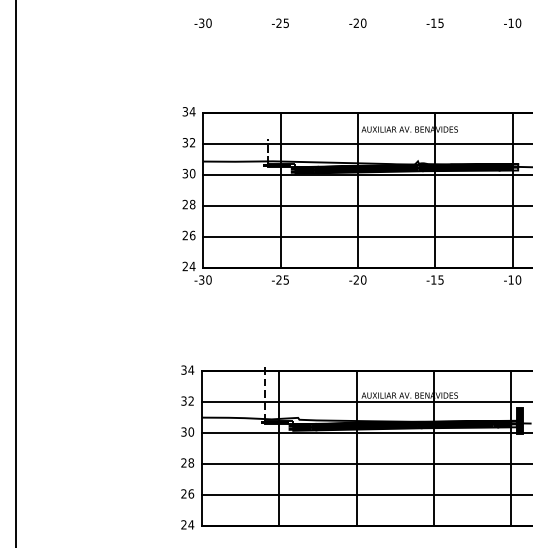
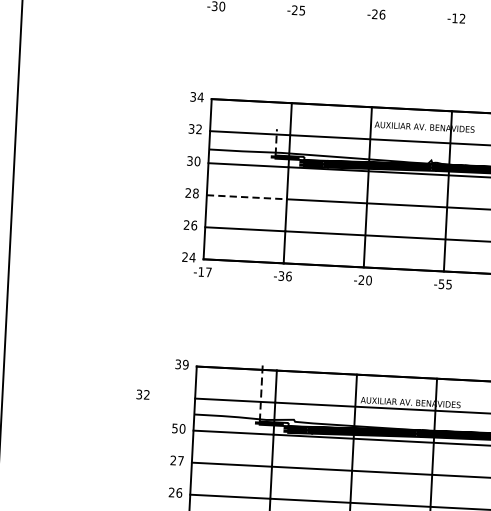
text: (363, 22) -> (382, 13), -20 -> -26
text: (440, 23) -> (461, 18), -15 -> -12
line: (241, 205) -> (246, 196), solid -> dashed
text: (205, 279) -> (205, 271), -30 -> -17
text: (282, 279) -> (284, 275), -25 -> -36
text: (433, 279) -> (441, 283), -15 -> -55
text: (191, 369) -> (186, 364), 34 -> 39
text: (187, 400) -> (143, 394), moved
text: (183, 431) -> (174, 427), 30 -> 50
text: (191, 462) -> (181, 460), 28 -> 27

